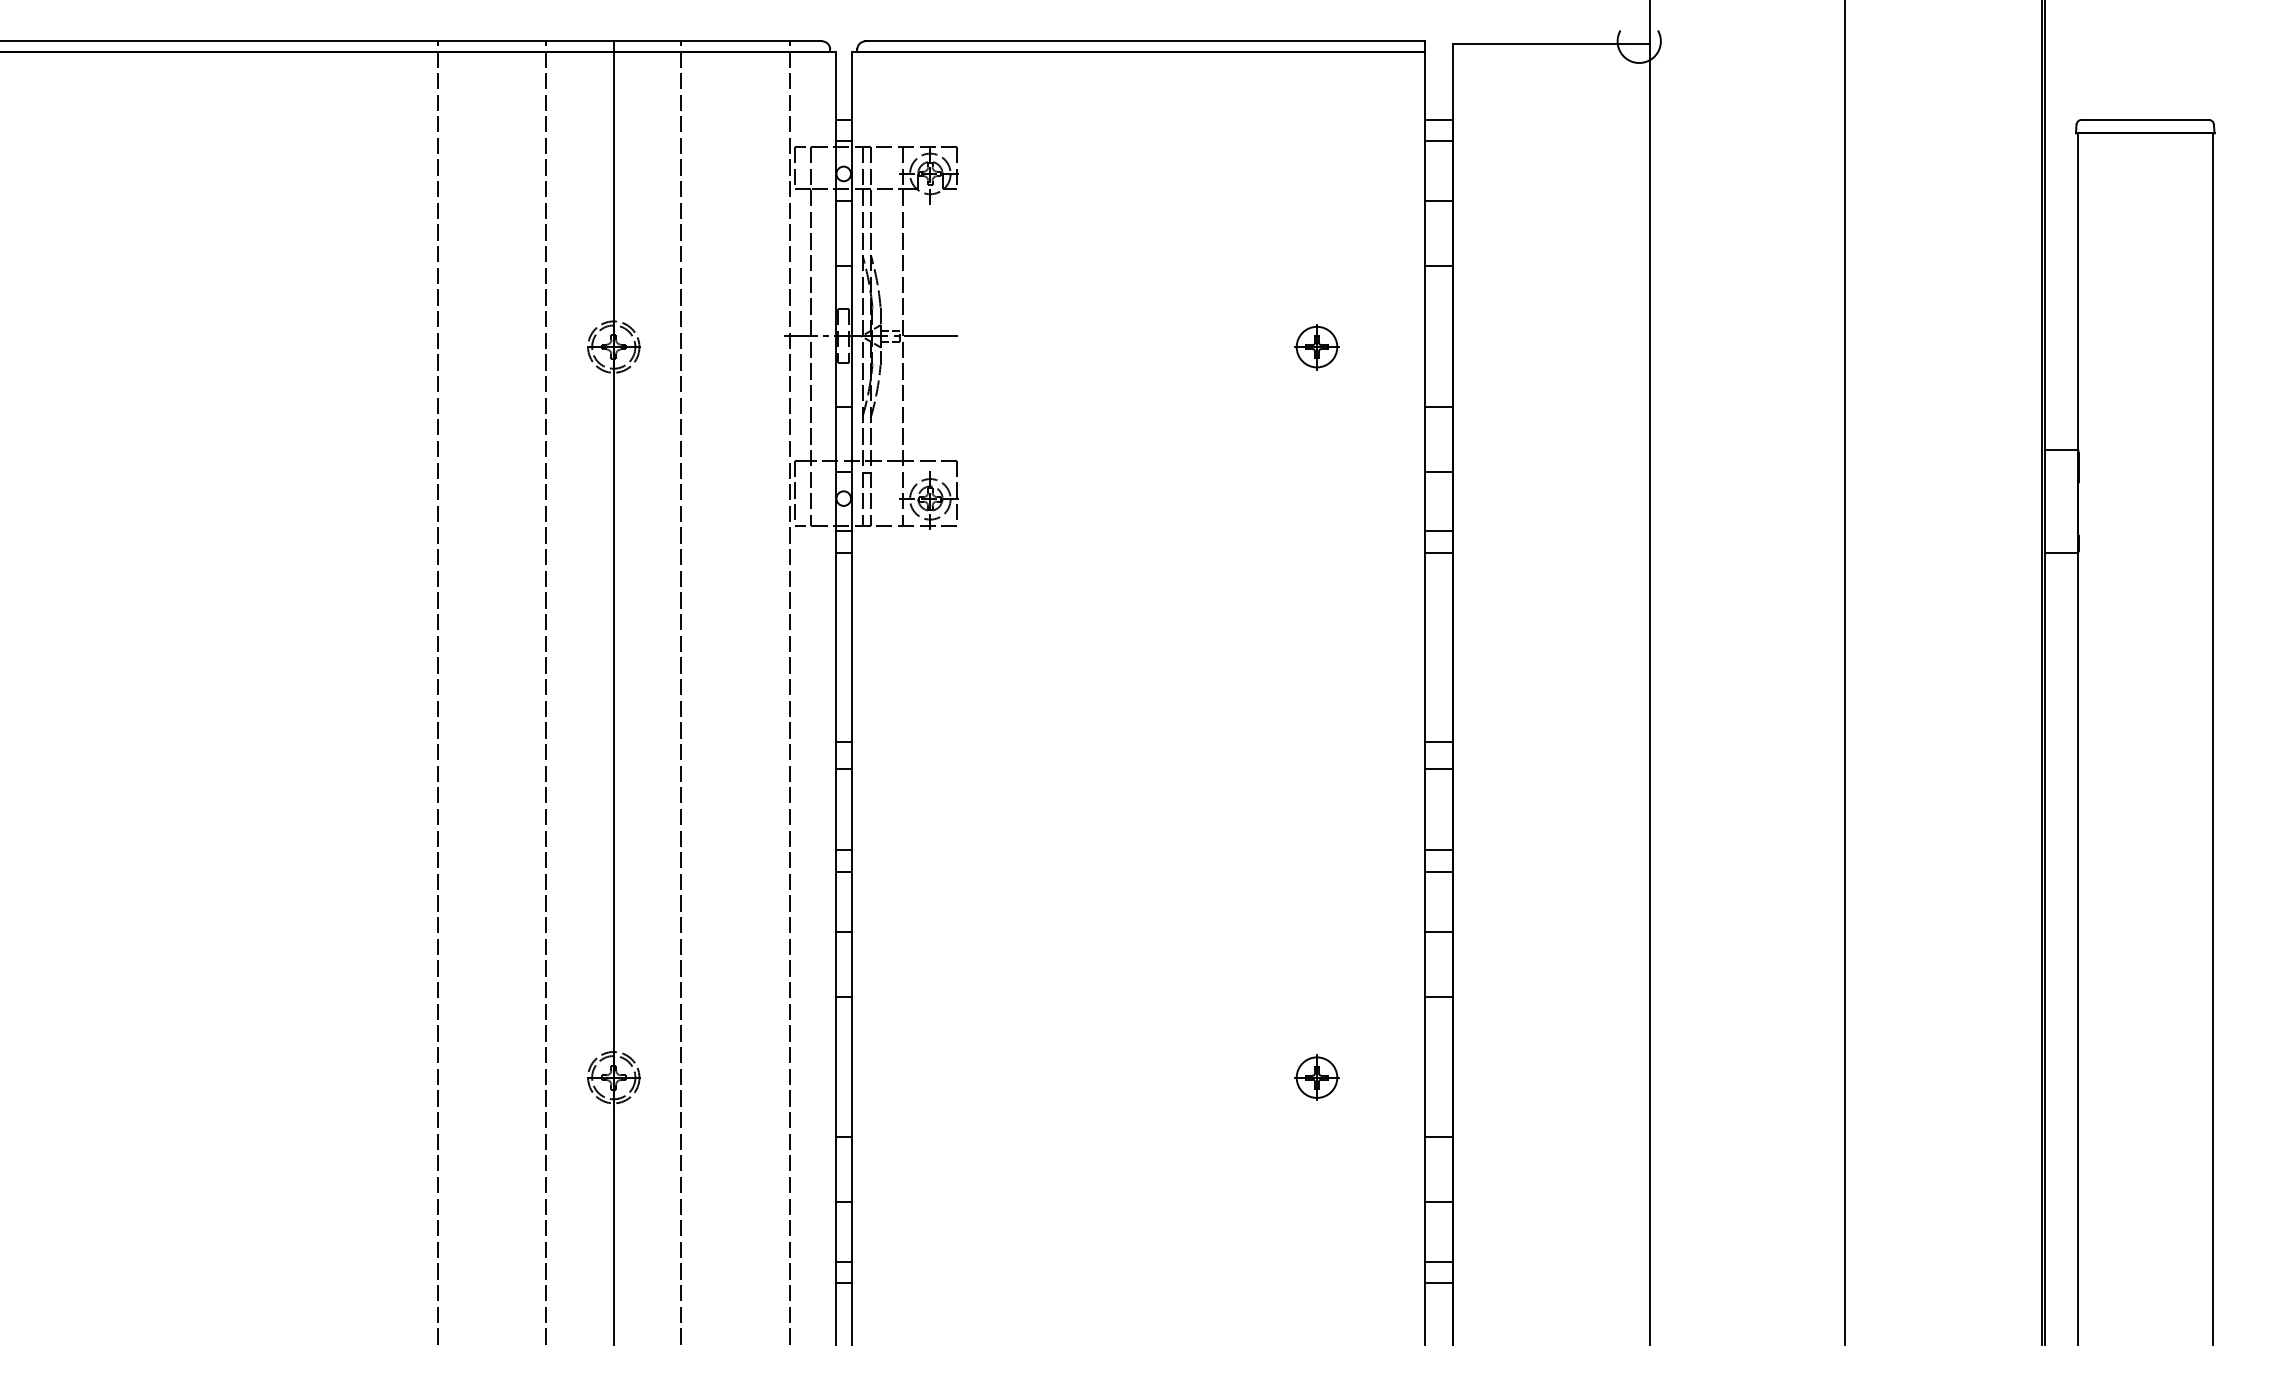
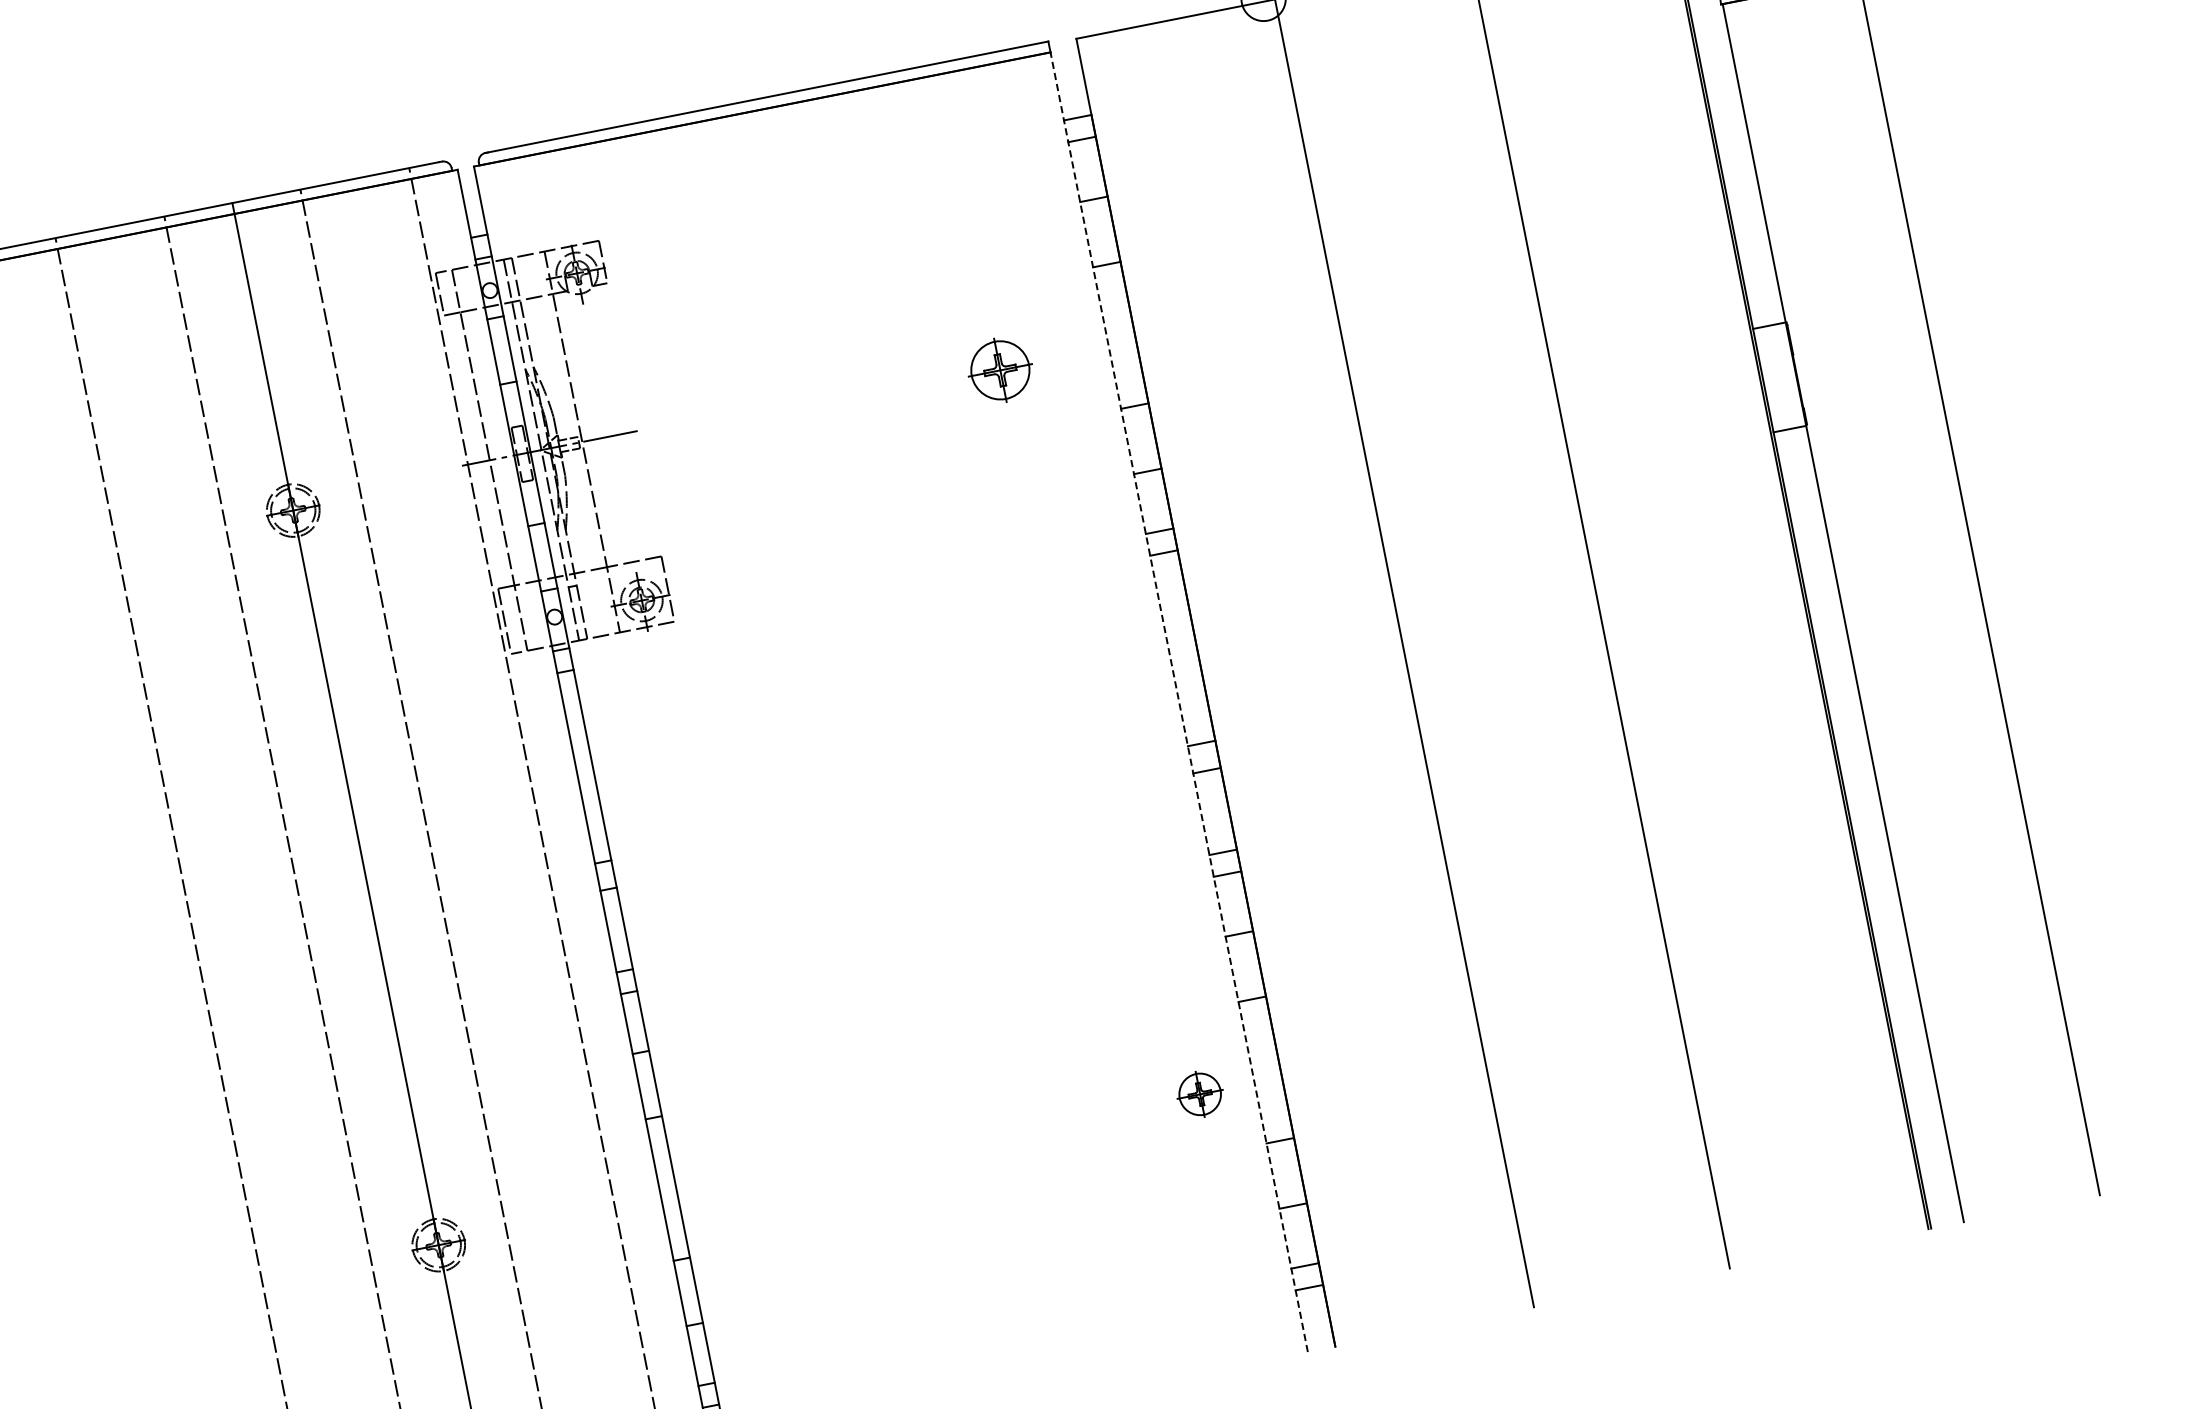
part: (1316, 347) -> (999, 371), size x1.4
line: (1425, 697) -> (1179, 701), solid -> dashed
part: (1316, 1077) -> (1199, 1094), moved

